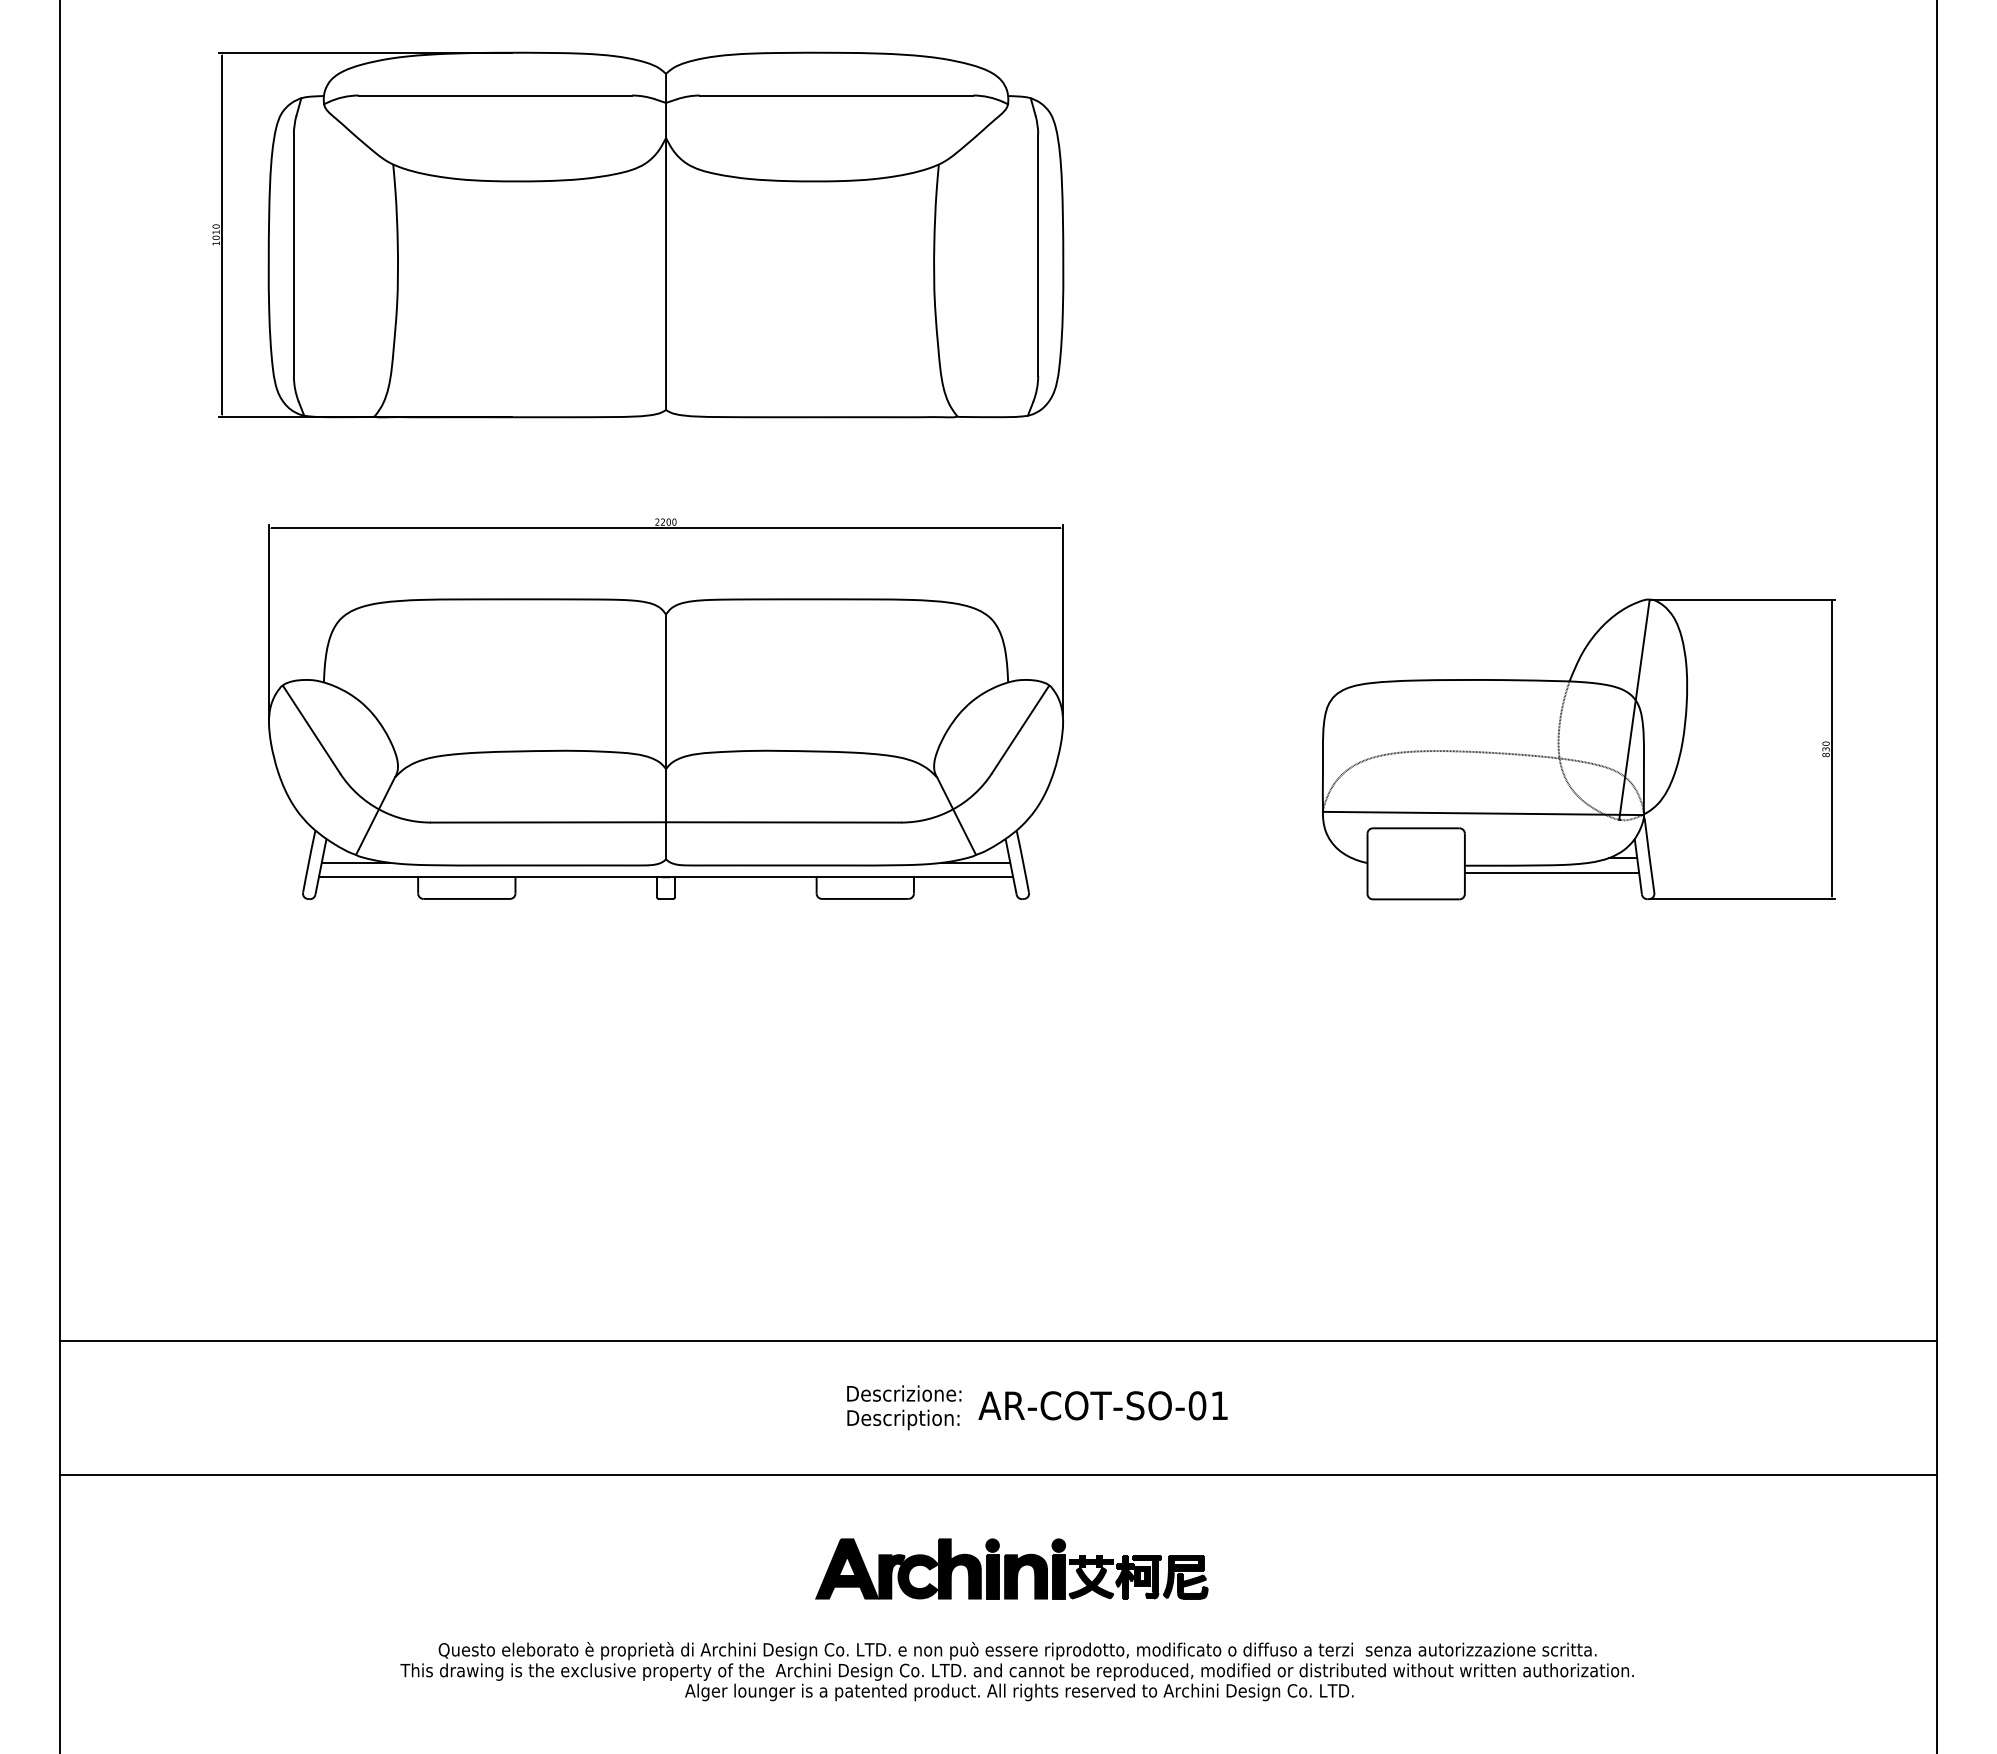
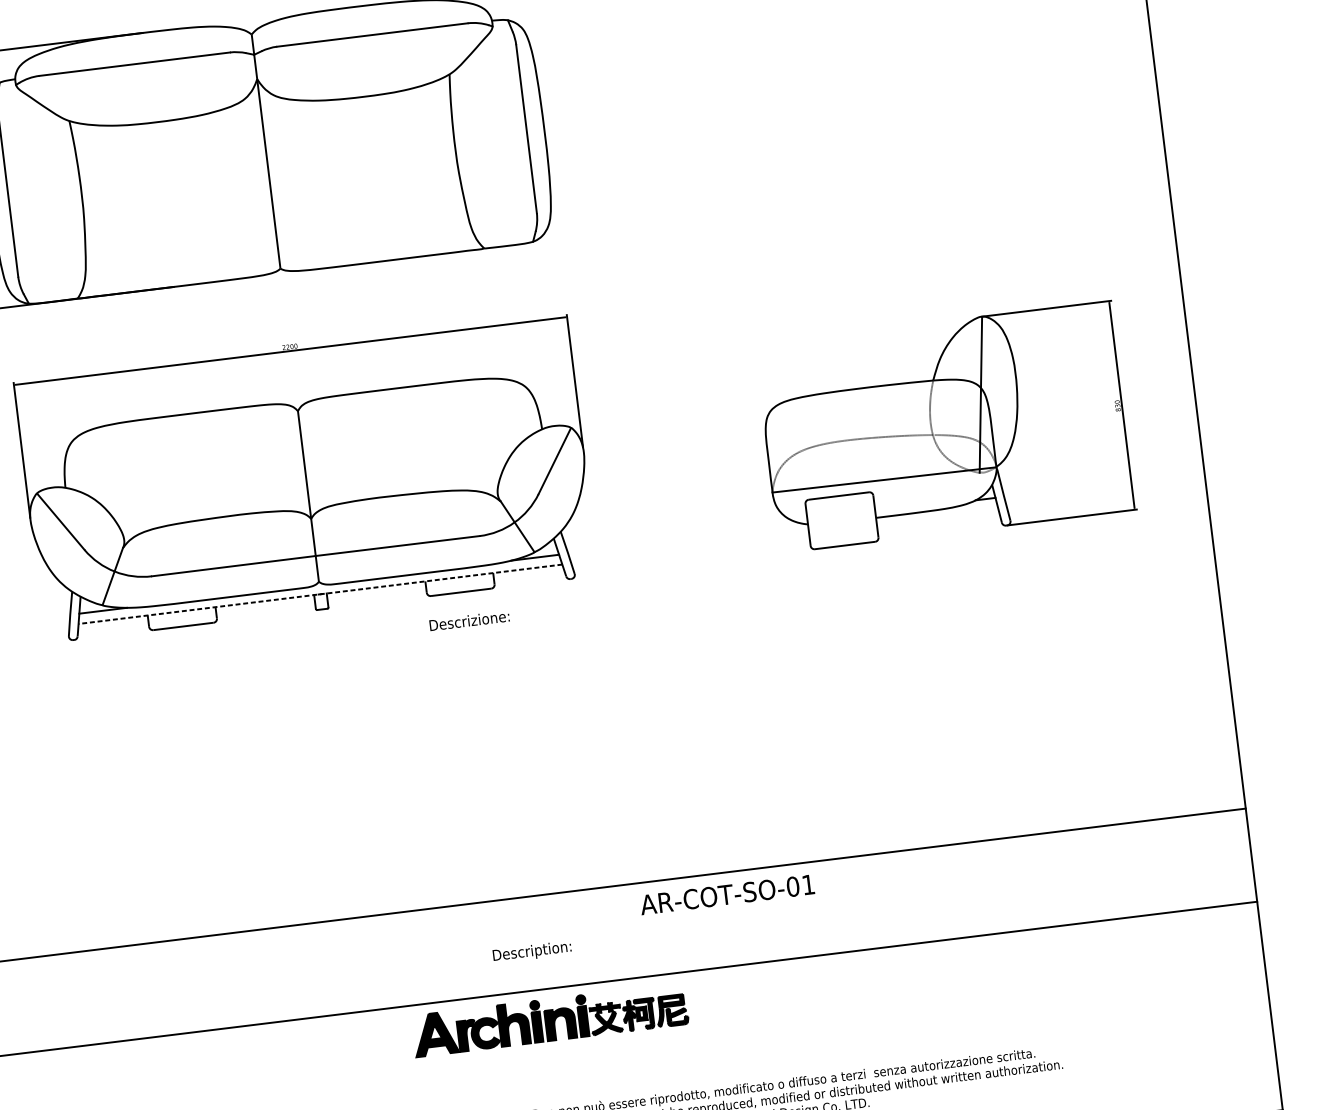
line: (1551, 872) -> (937, 515), removed
line: (665, 877) -> (320, 594), solid -> dashed
text: (904, 1393) -> (469, 620), moved
text: (1102, 1405) -> (726, 894), moved
part: (1011, 1568) -> (549, 1019), moved

